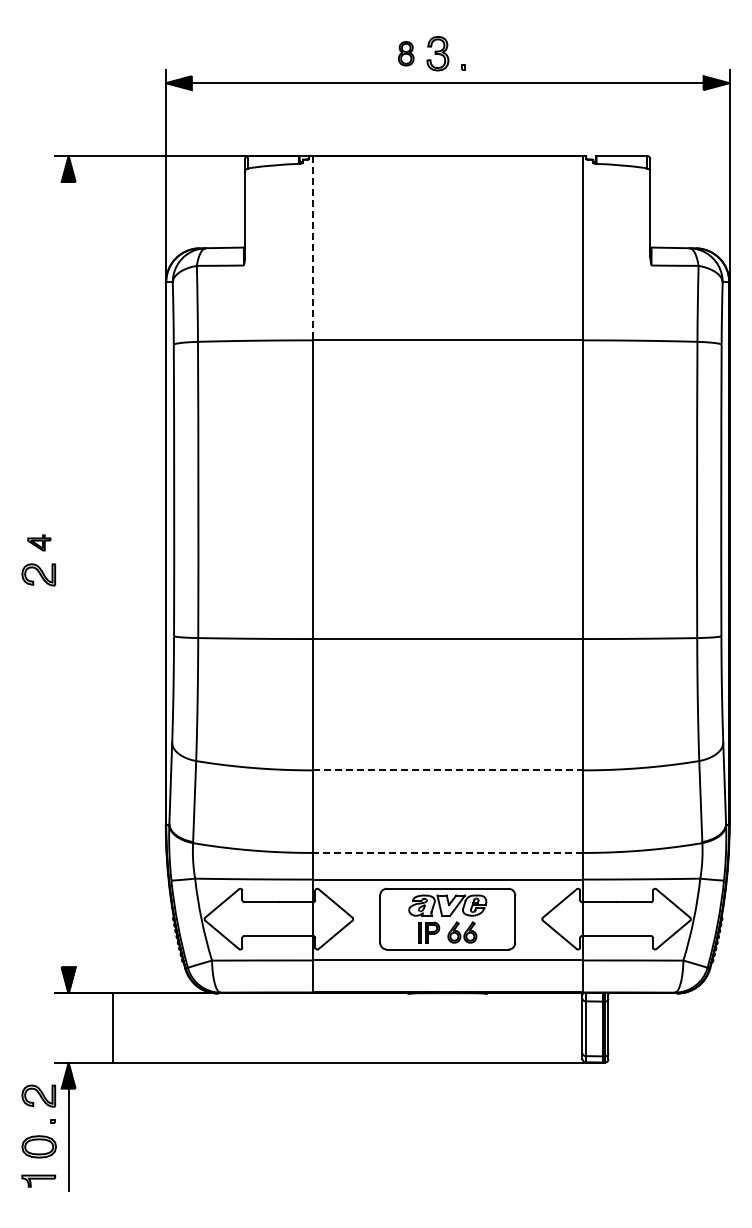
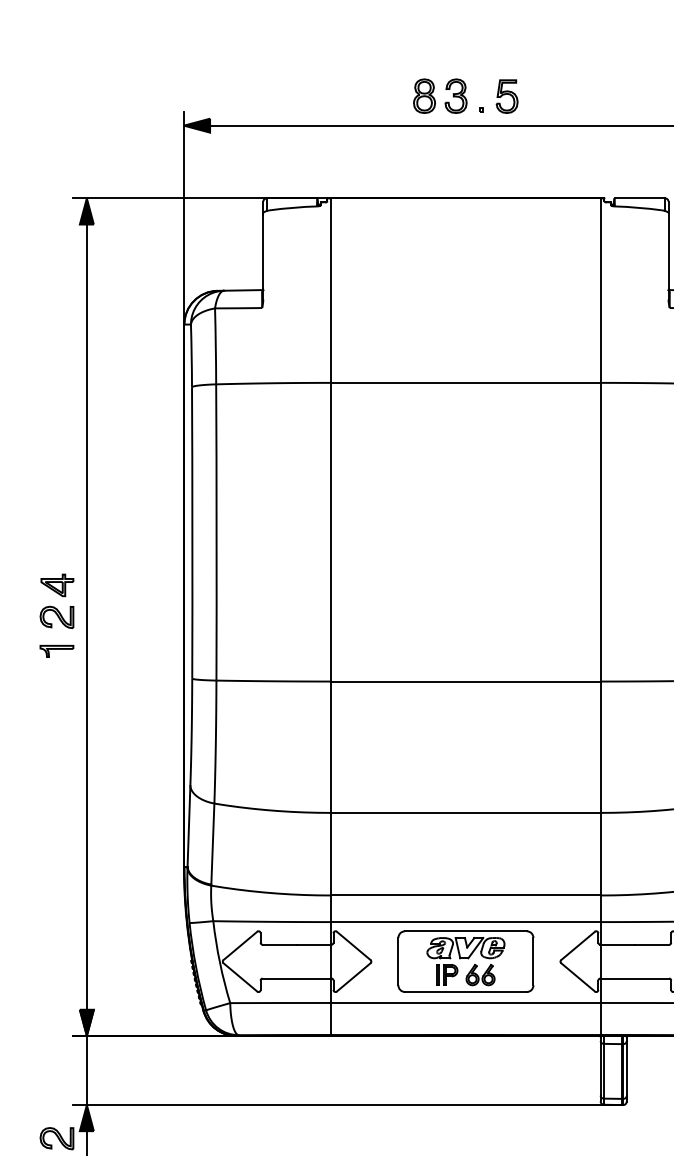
part: (405, 53) -> (423, 96), size x1.43
part: (488, 53) -> (506, 96), added
line: (312, 248) -> (330, 291), dashed -> solid
part: (39, 542) -> (57, 585), size x1.43
line: (68, 574) -> (86, 617), added
part: (38, 608) -> (56, 651), added
line: (448, 770) -> (466, 813), dashed -> solid
line: (447, 852) -> (465, 895), dashed -> solid
line: (112, 1027) -> (86, 1070), moved

